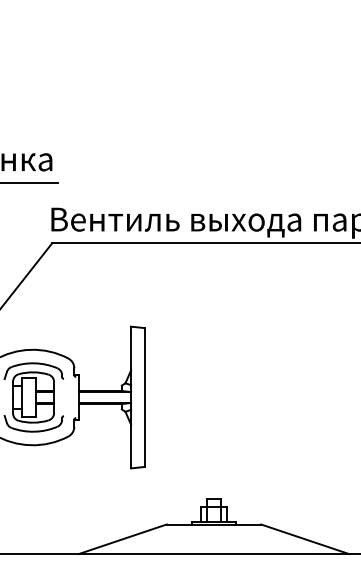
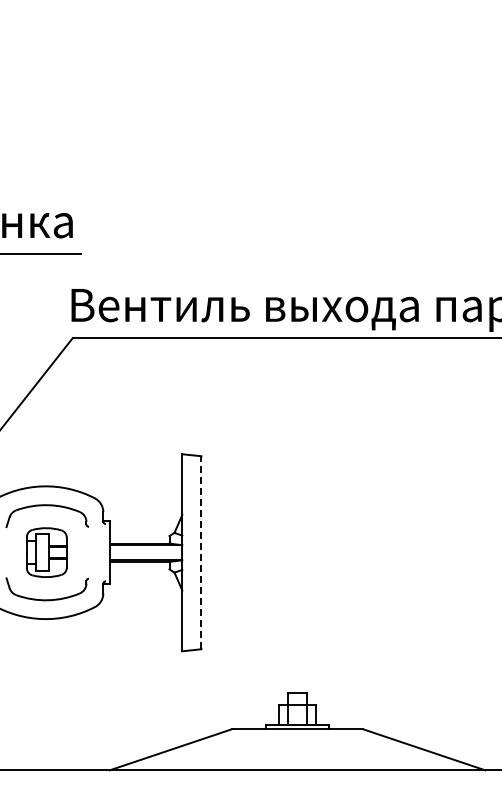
part: (33, 397) -> (46, 552), size x0.7
line: (144, 397) -> (201, 552), solid -> dashed

